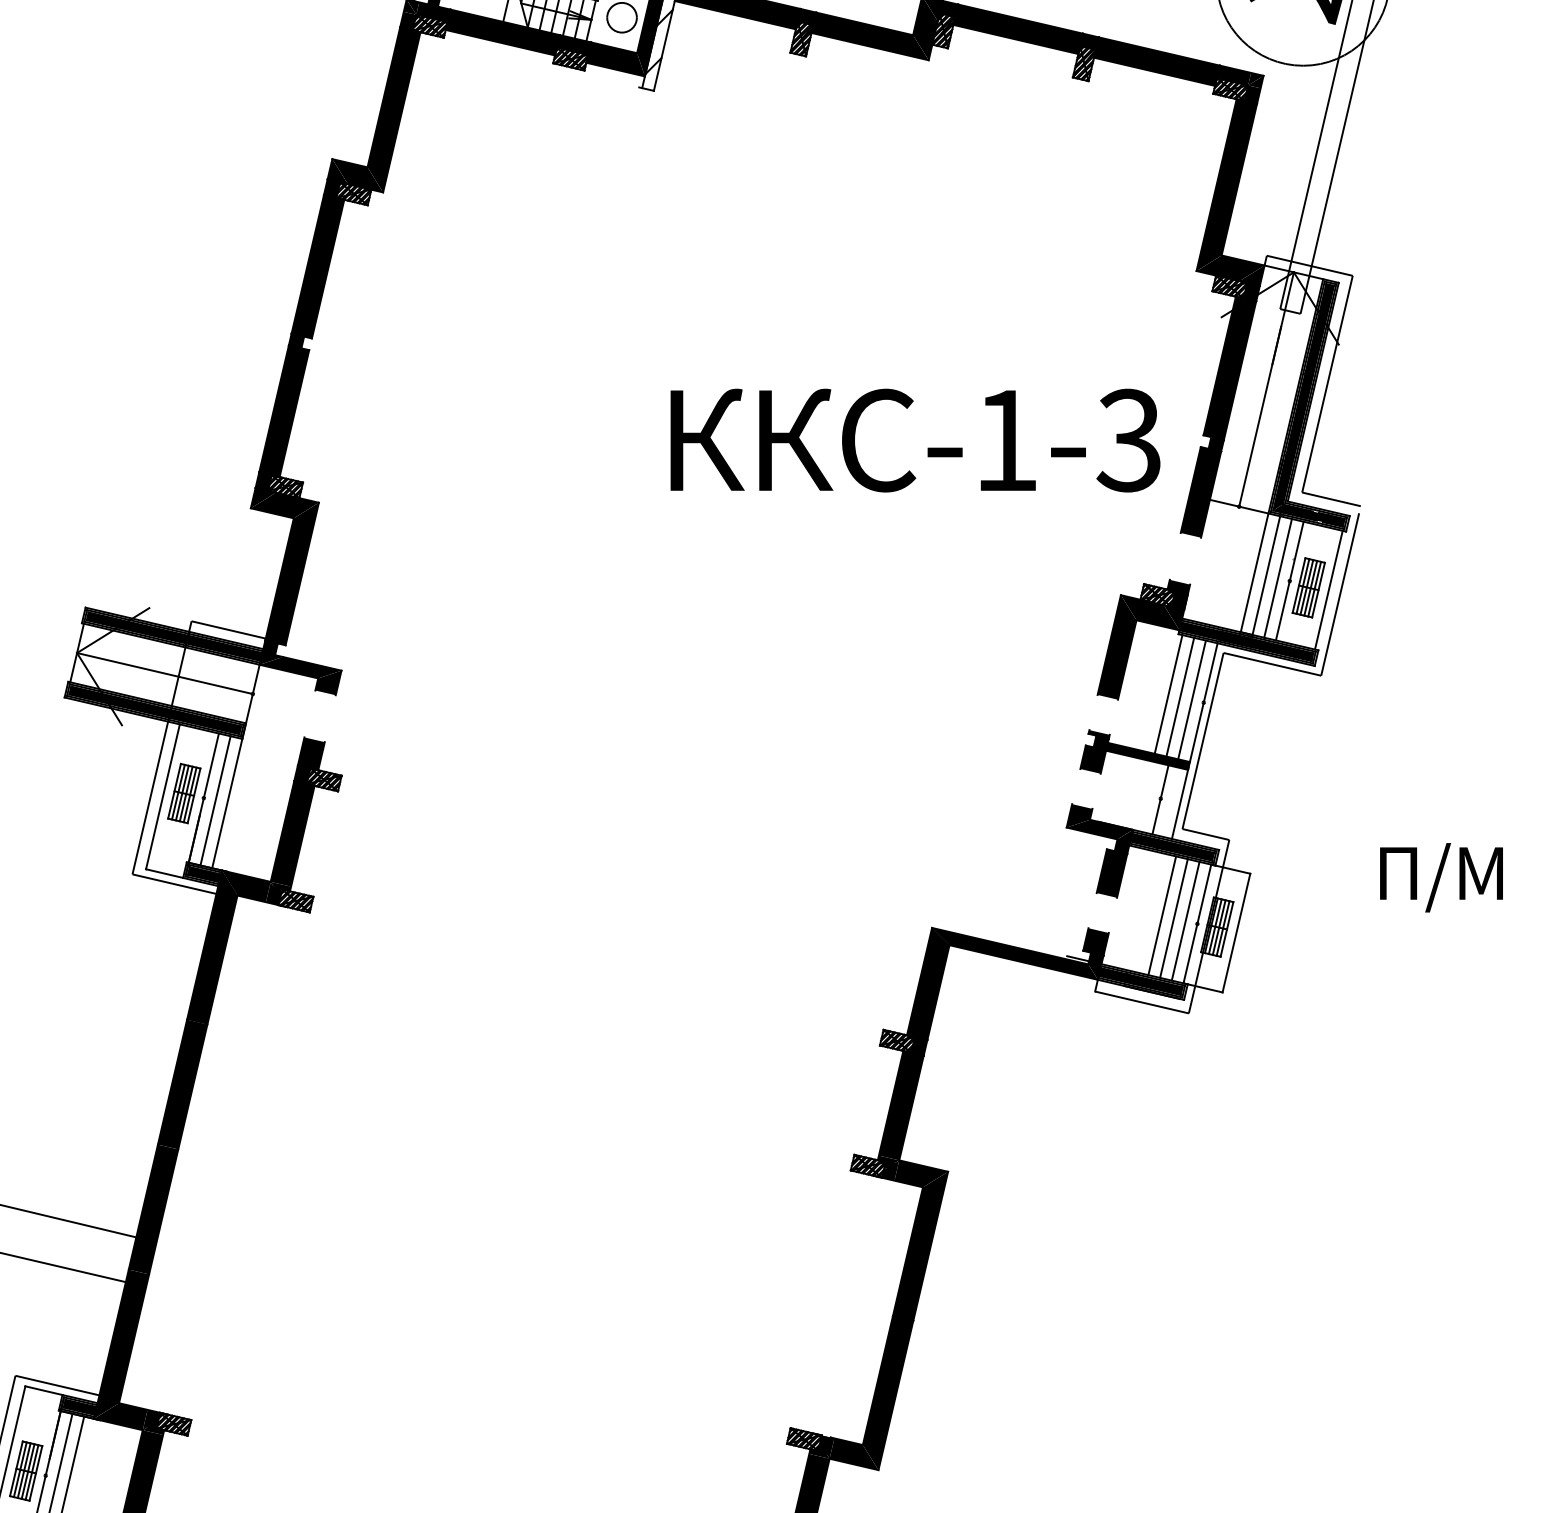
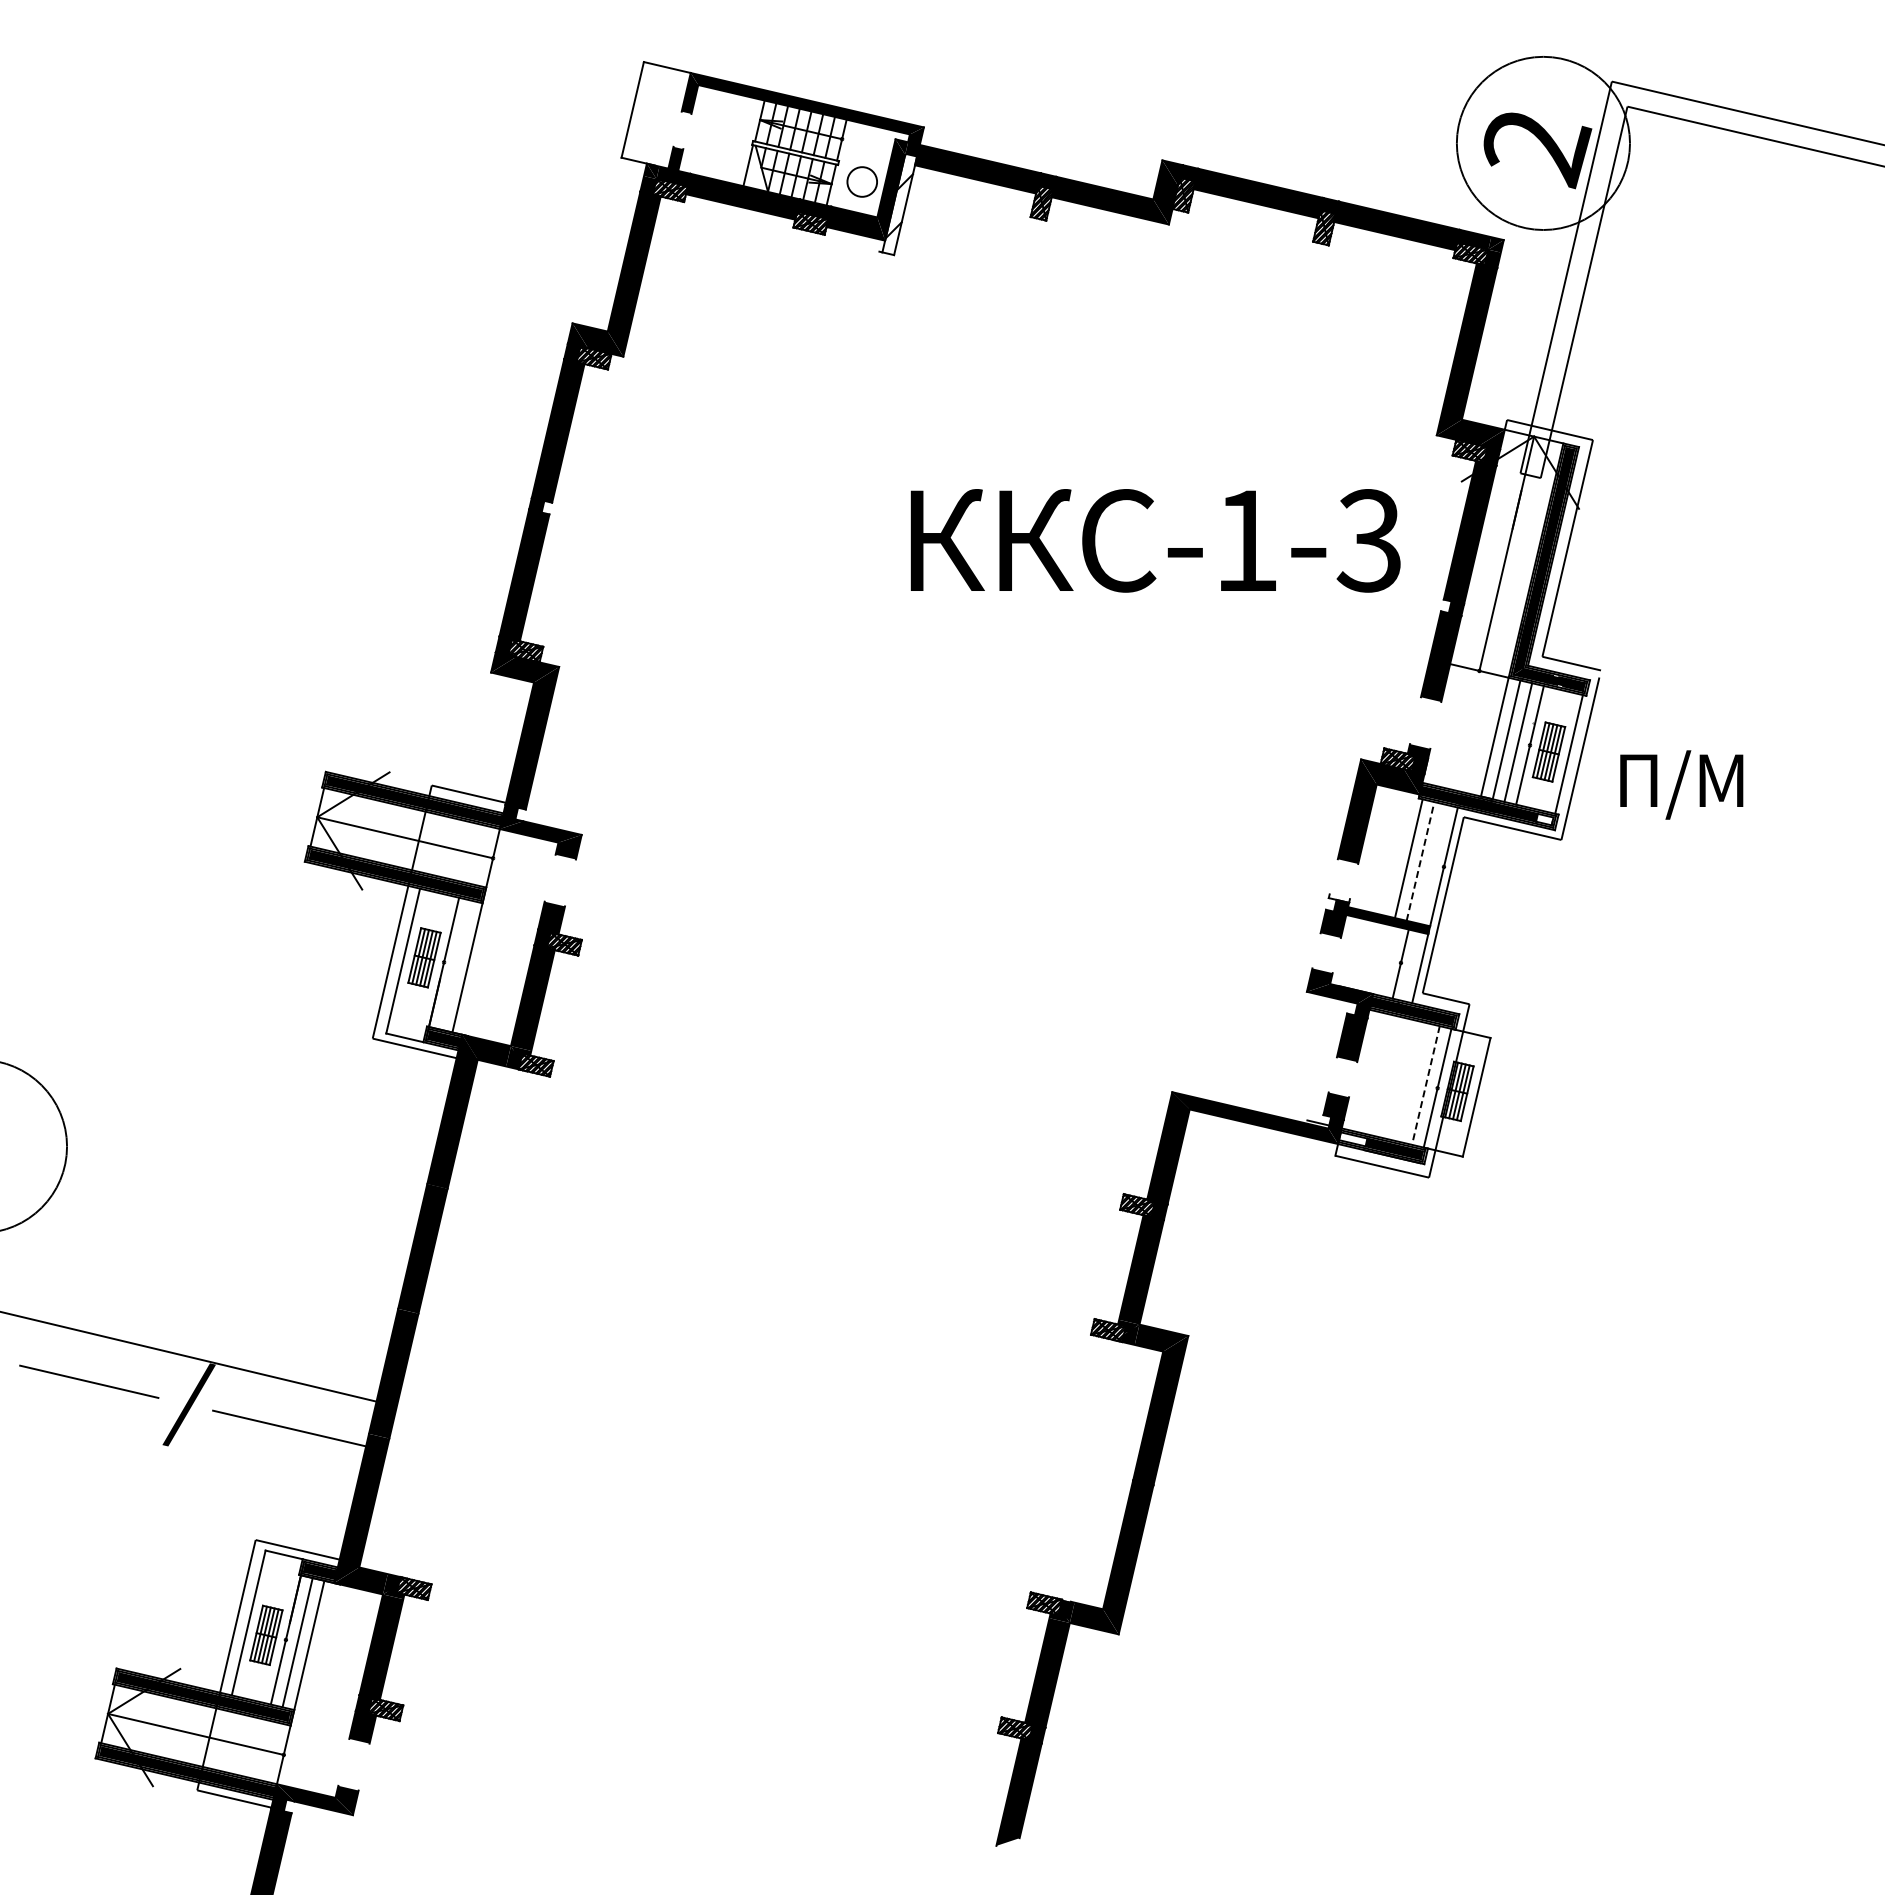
text: (915, 440) -> (1155, 540), moved
fill: (1304, 655) -> (1544, 819), removed
line: (1180, 697) -> (1420, 861), solid -> dashed
line: (1192, 699) -> (1432, 863), removed
fill: (1098, 734) -> (1338, 898), removed
line: (215, 800) -> (455, 964), removed
text: (1441, 877) -> (1681, 784), moved
line: (1162, 915) -> (1402, 1079), removed
line: (1174, 918) -> (1414, 1082), removed
line: (1185, 921) -> (1425, 1085), solid -> dashed
fill: (1113, 975) -> (1353, 1139), removed

